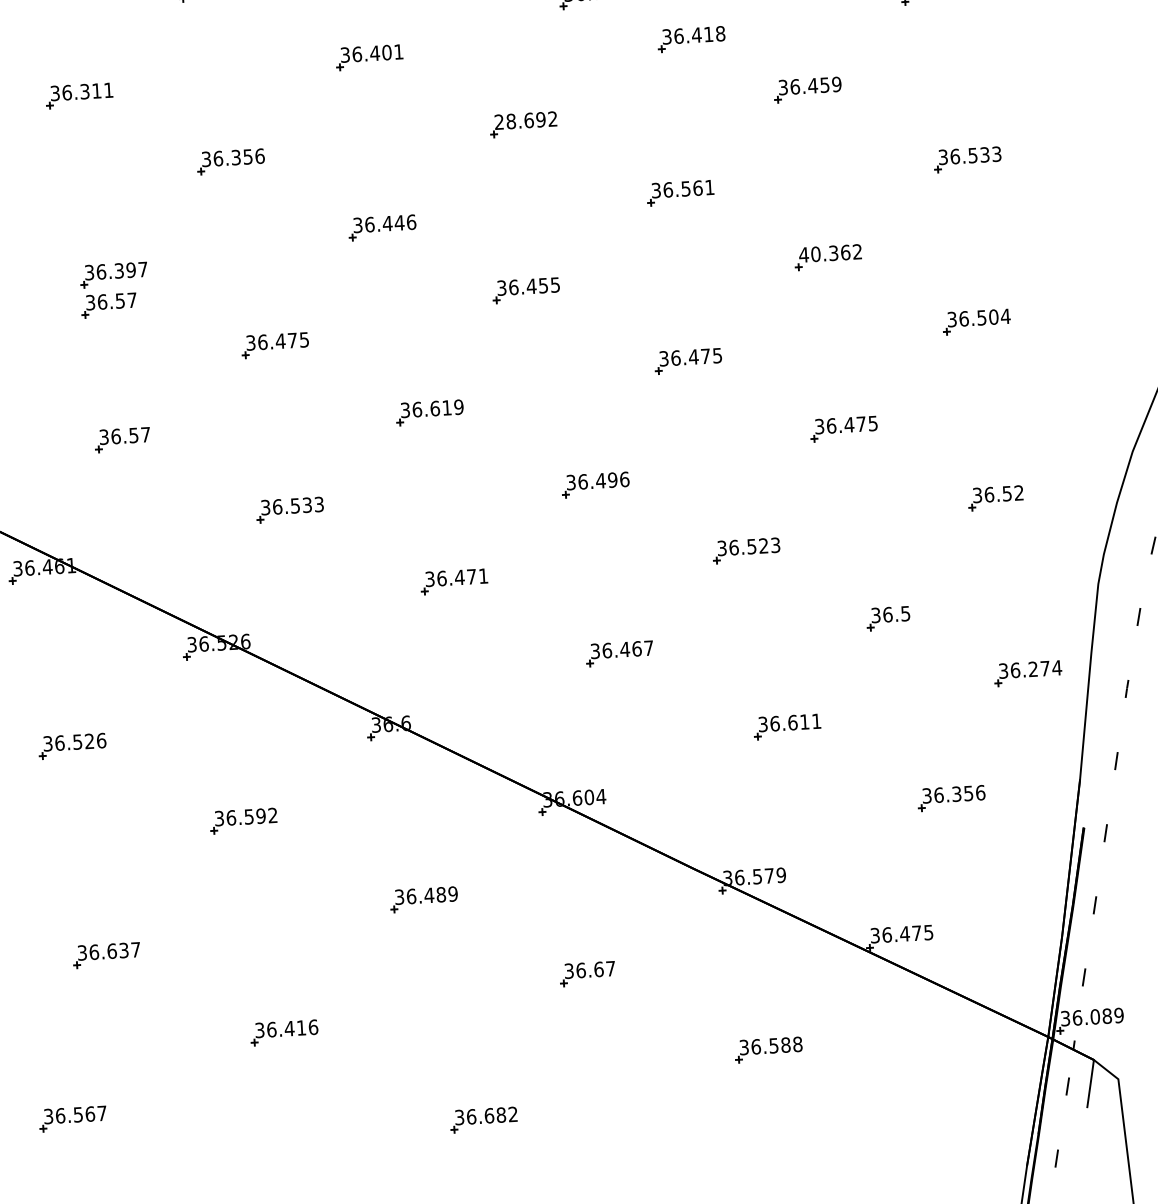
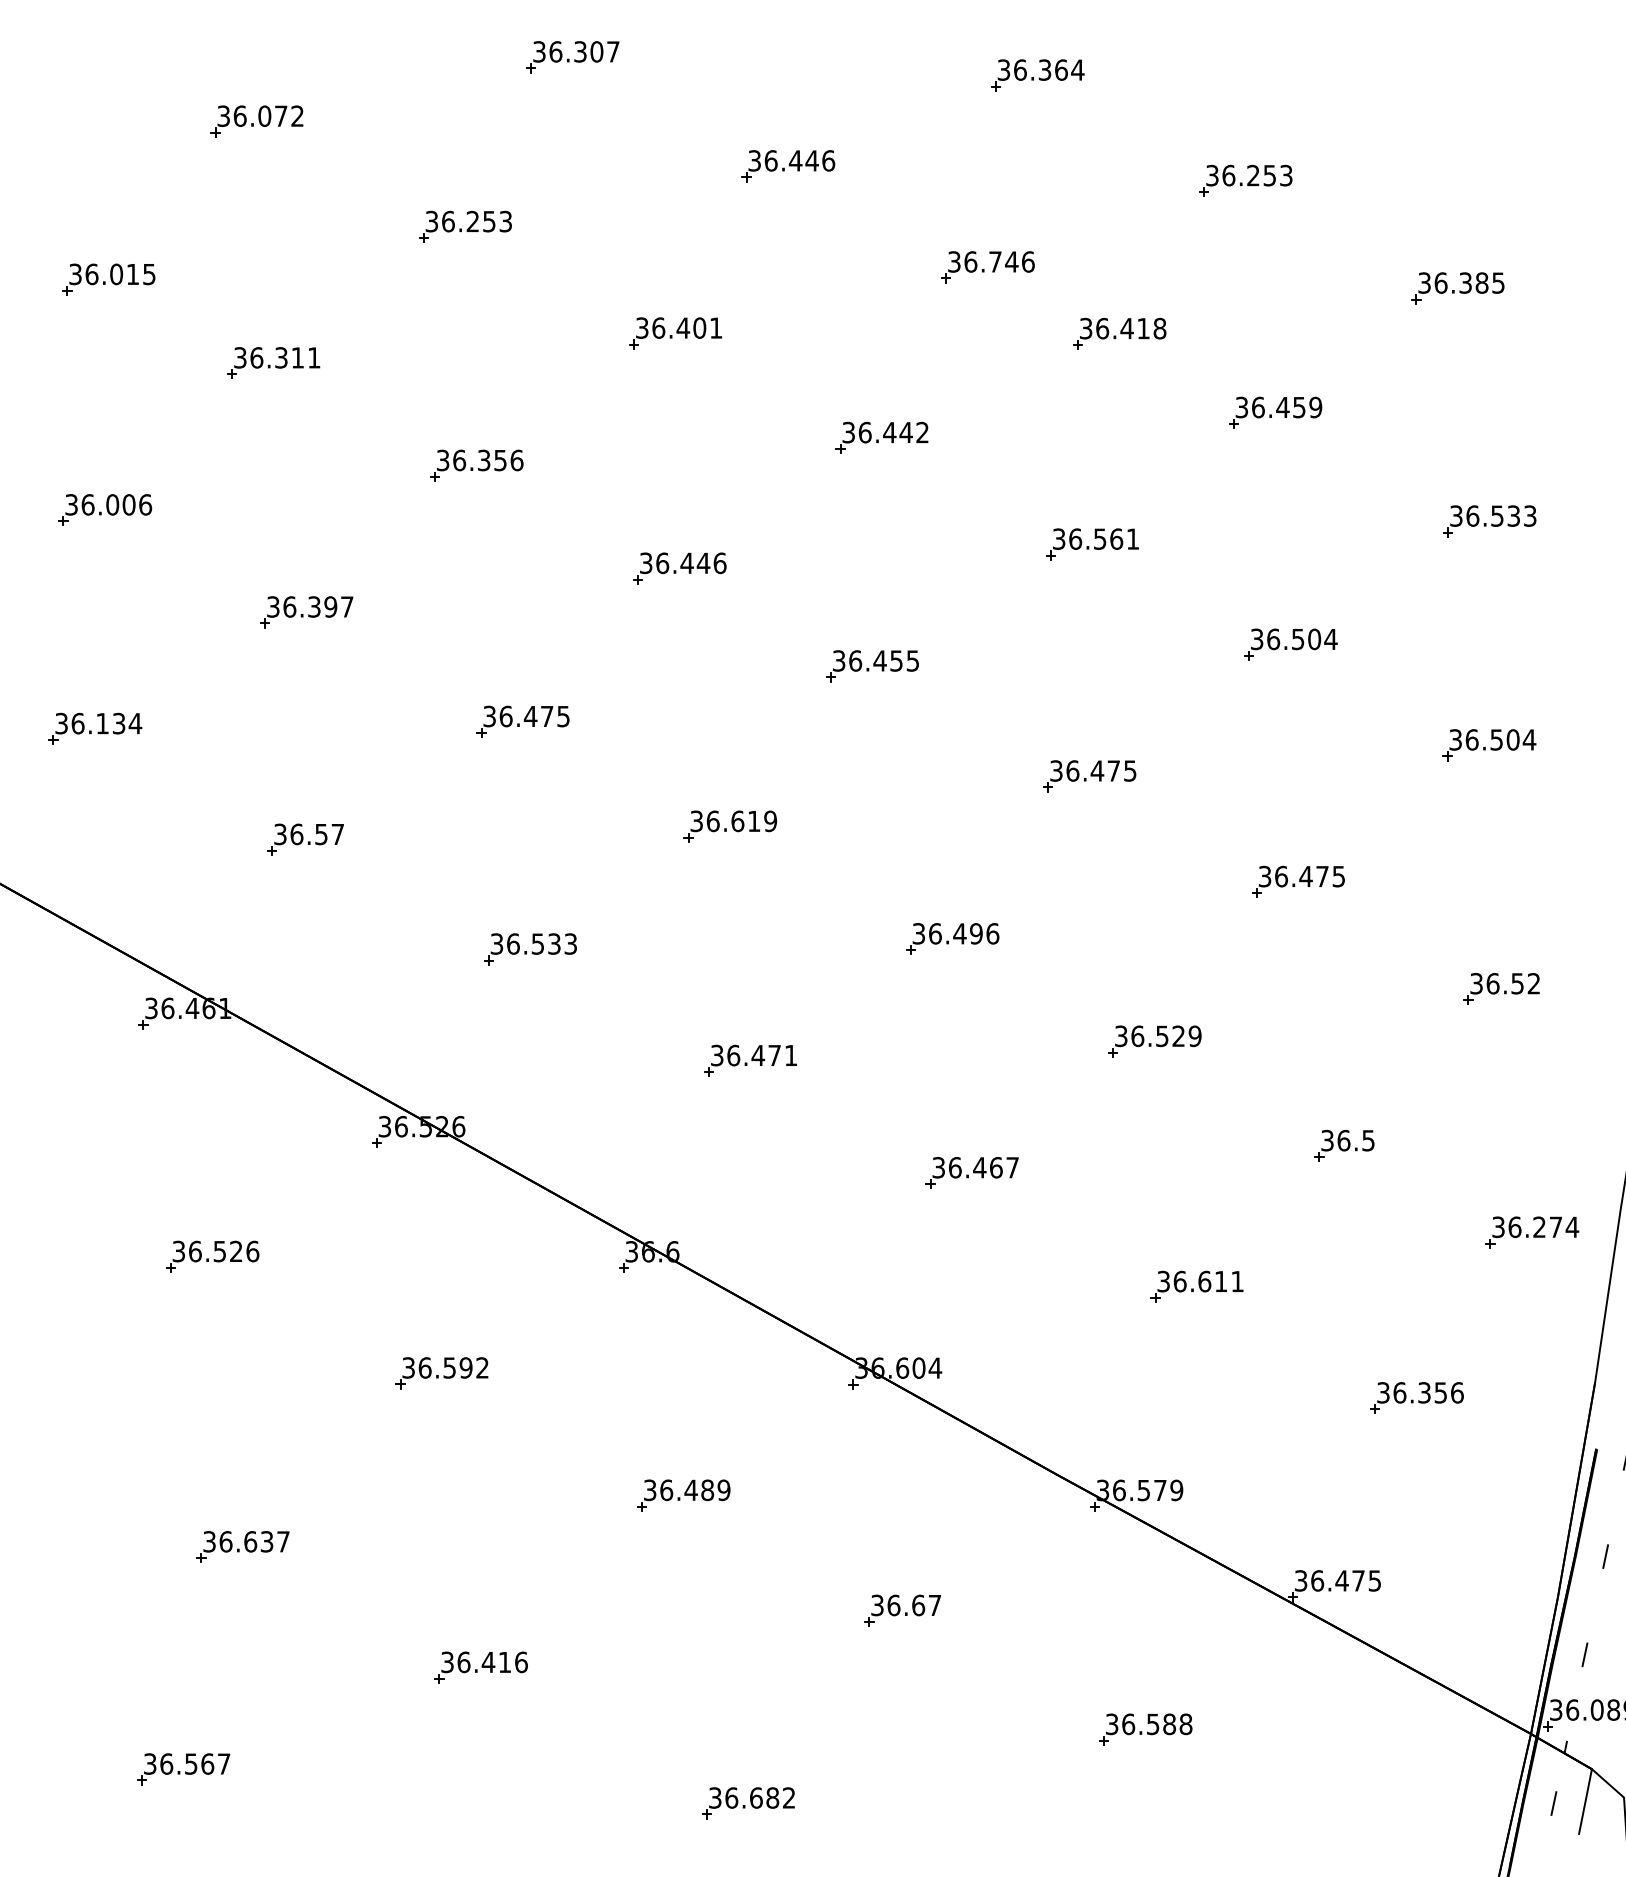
text: (520, 120) -> (877, 432), 28.692 -> 36.442
text: (830, 253) -> (1293, 639), 40.362 -> 36.504
part: (108, 305) -> (297, 653), removed
text: (775, 544) -> (1194, 1035), 36.523 -> 36.529

